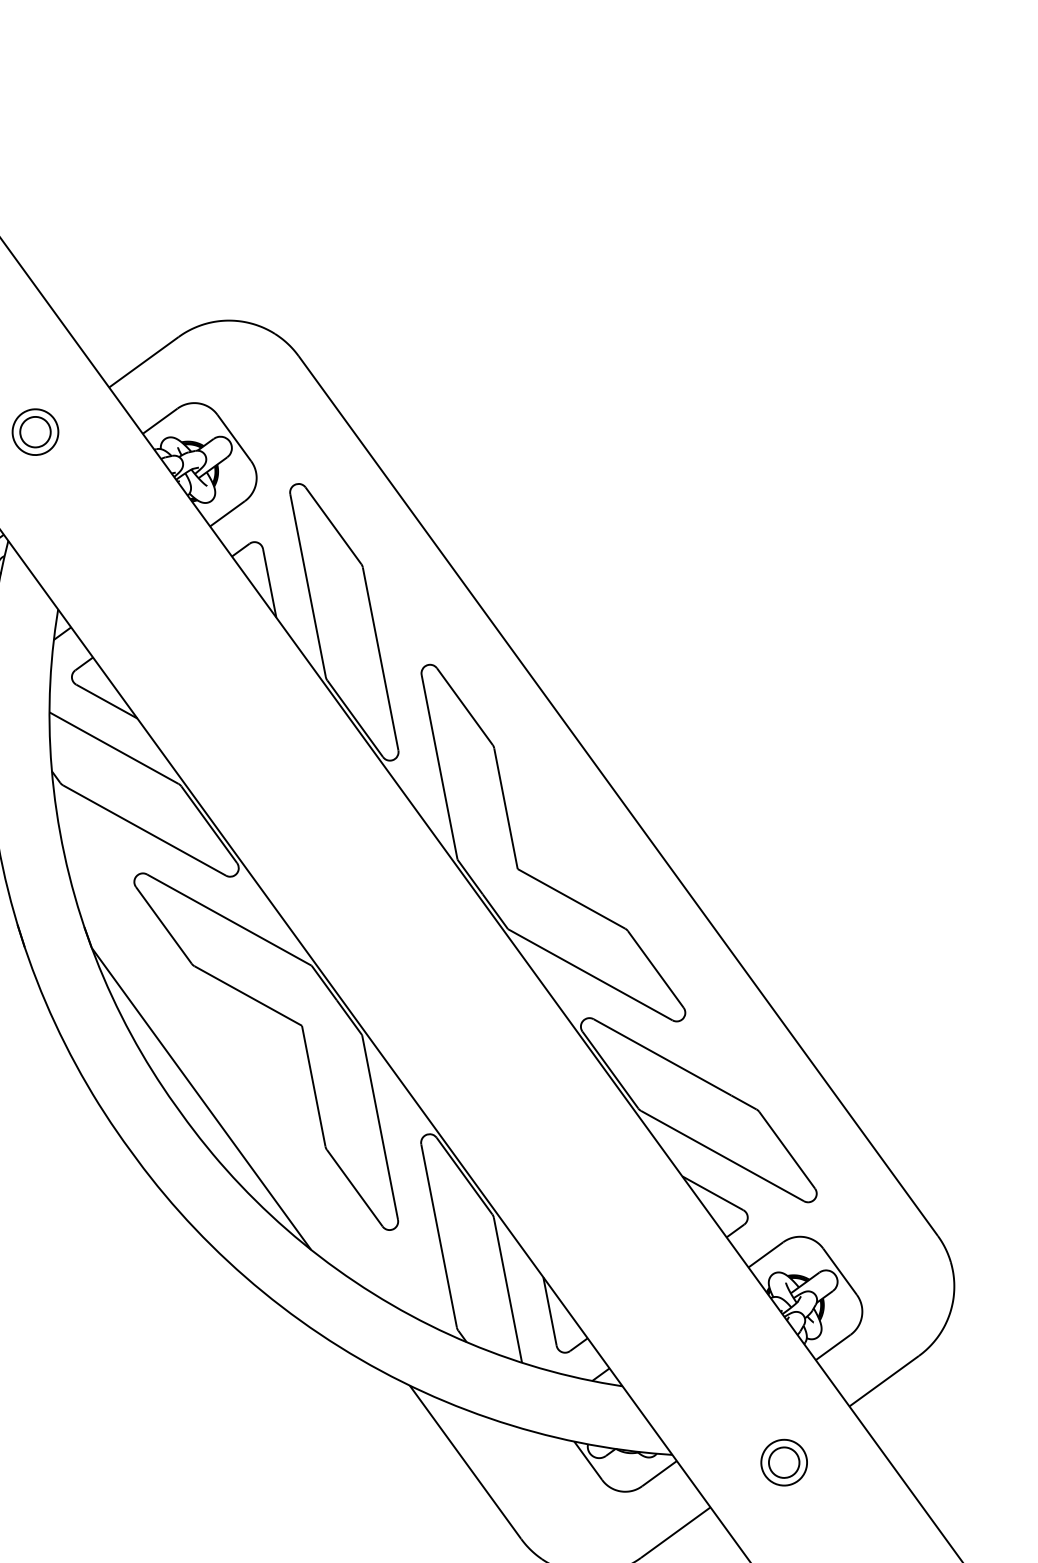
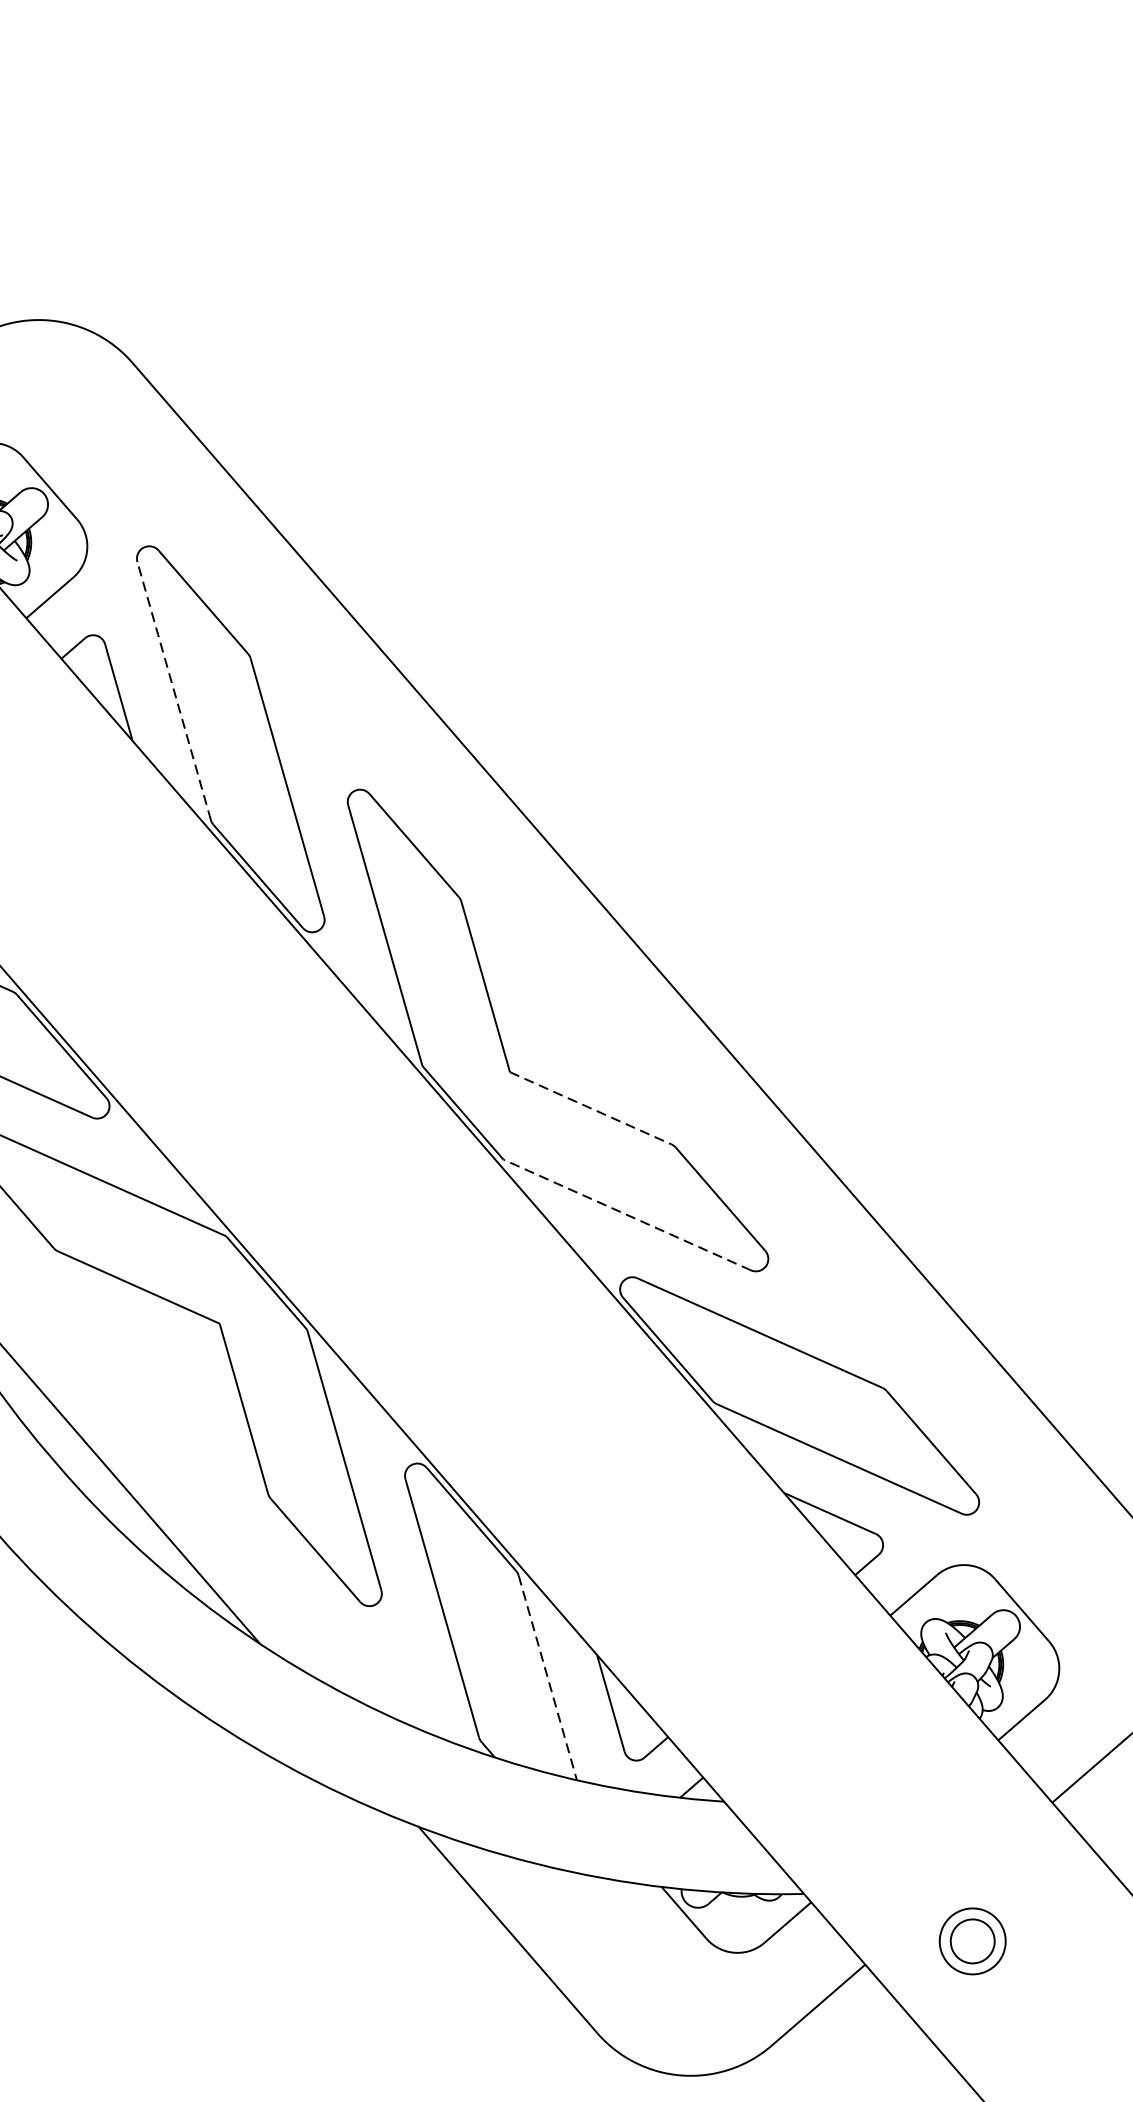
line: (307, 585) -> (173, 691), solid -> dashed
line: (571, 899) -> (590, 1109), solid -> dashed
line: (589, 974) -> (626, 1214), solid -> dashed
line: (507, 1290) -> (547, 1678), solid -> dashed
part: (783, 1462) -> (971, 1941), moved

